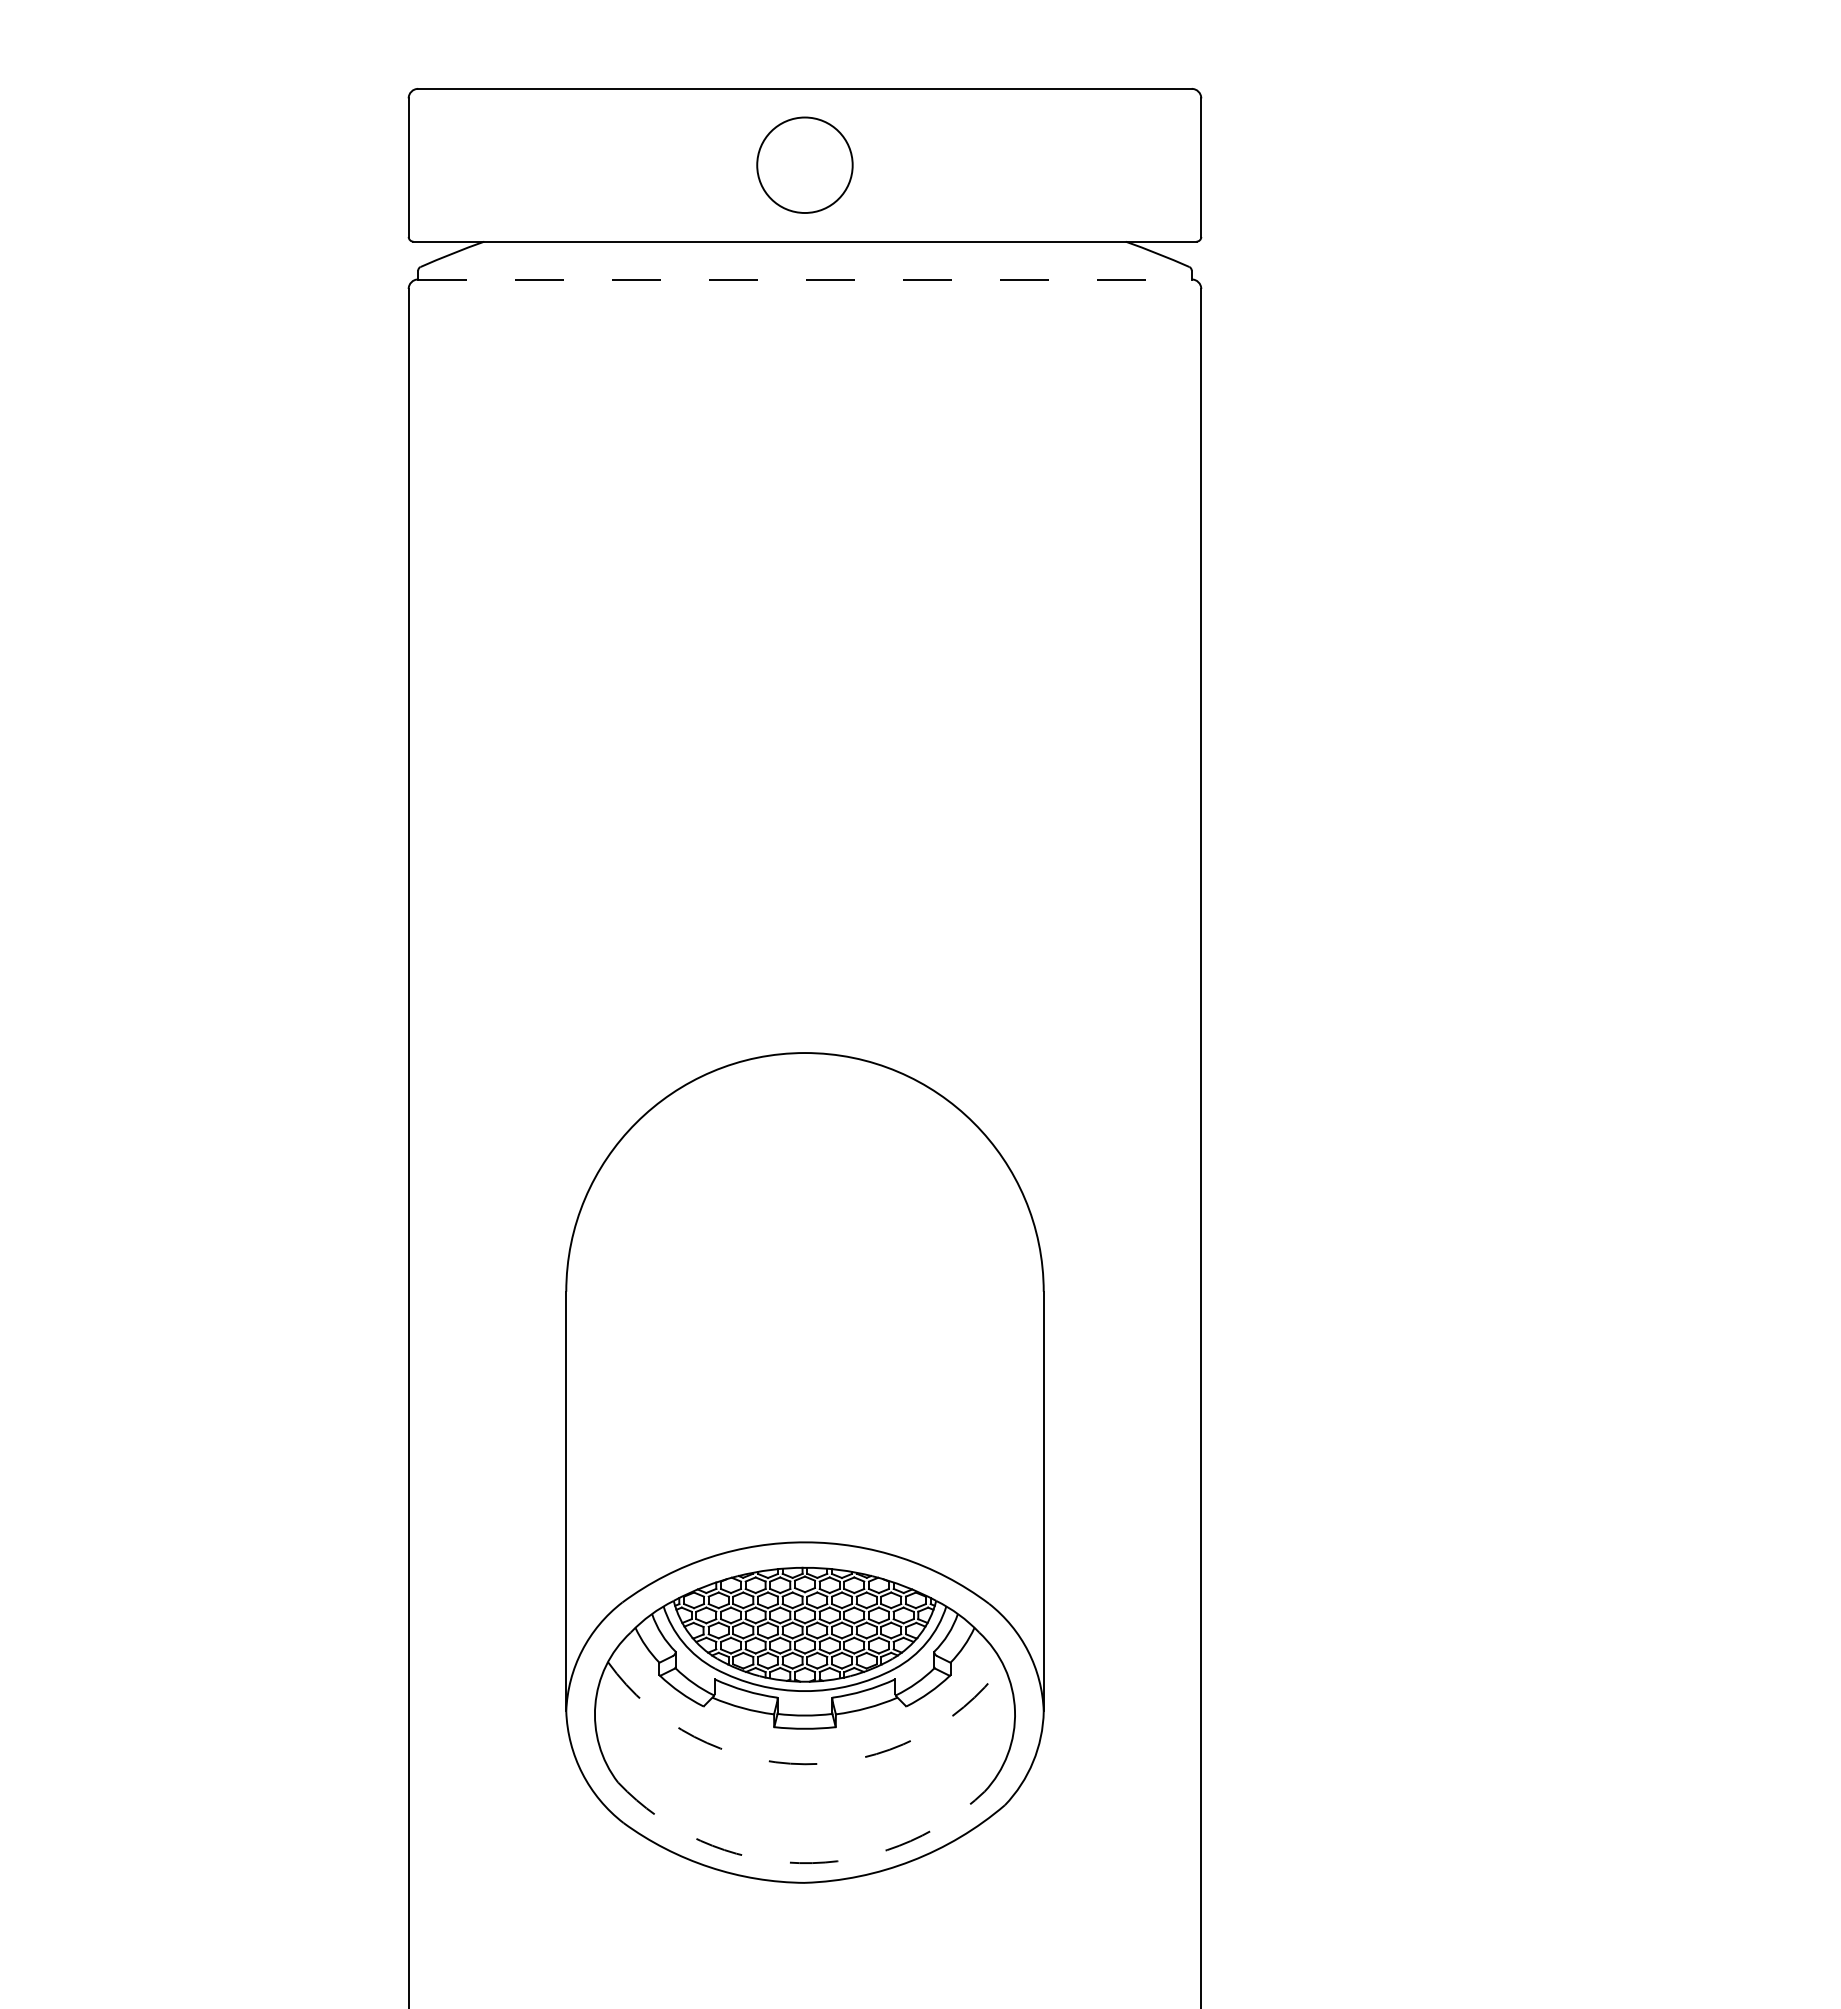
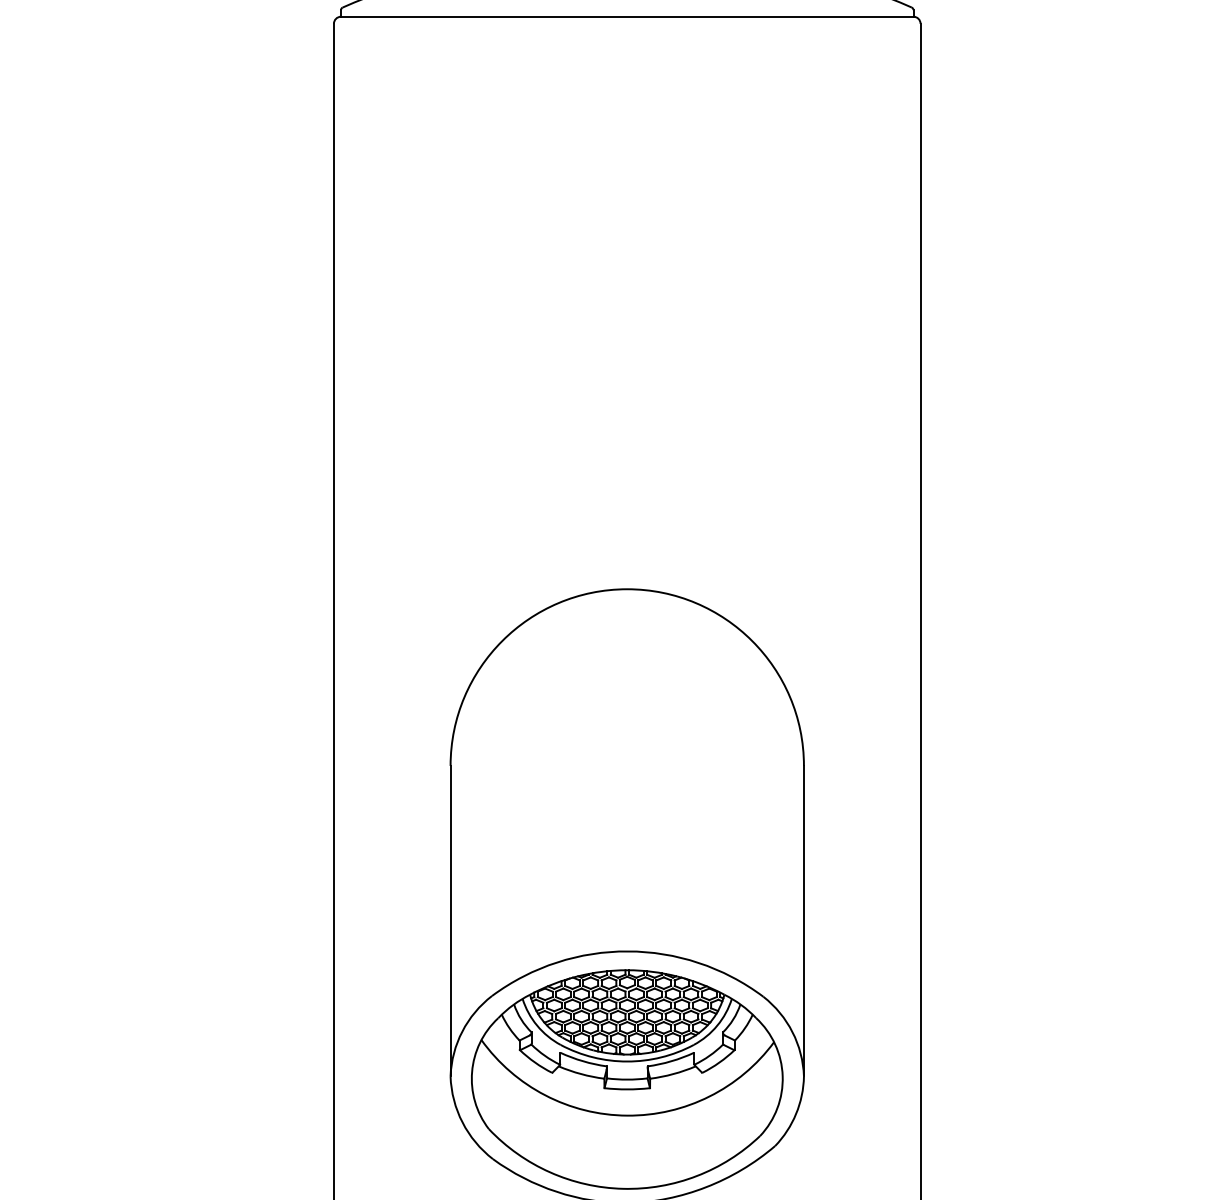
line: (804, 279) -> (626, 16), dashed -> solid
arc: (804, 1764) -> (626, 1115), dashed -> solid
arc: (799, 1863) -> (623, 1189), dashed -> solid

